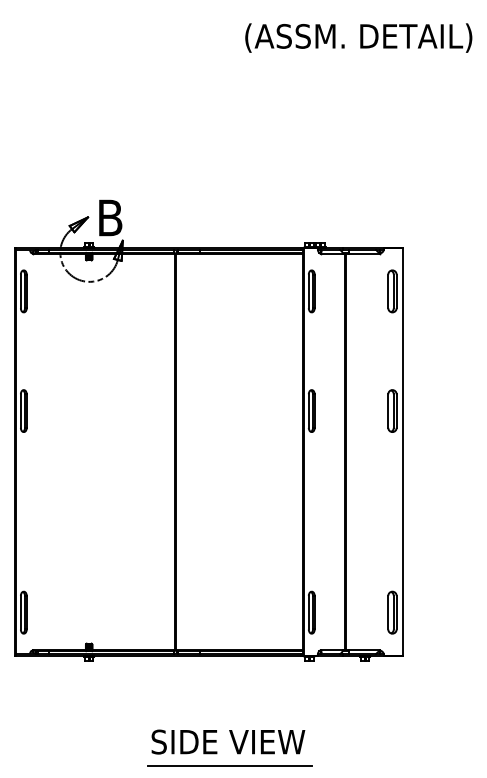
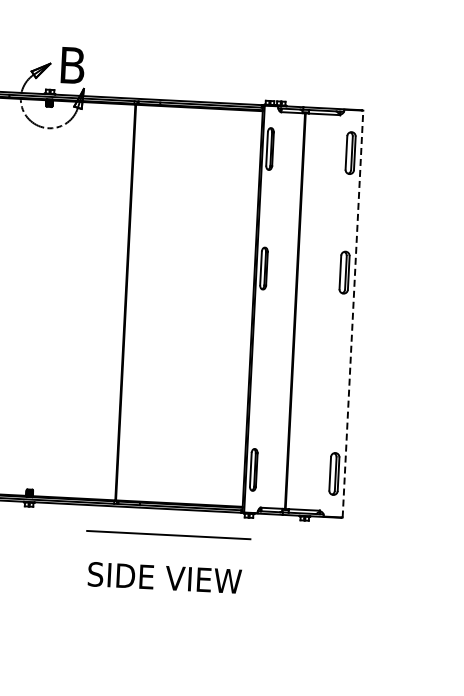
line: (402, 452) -> (352, 314), solid -> dashed
text: (228, 741) -> (164, 577), moved
line: (229, 765) -> (168, 534), moved

